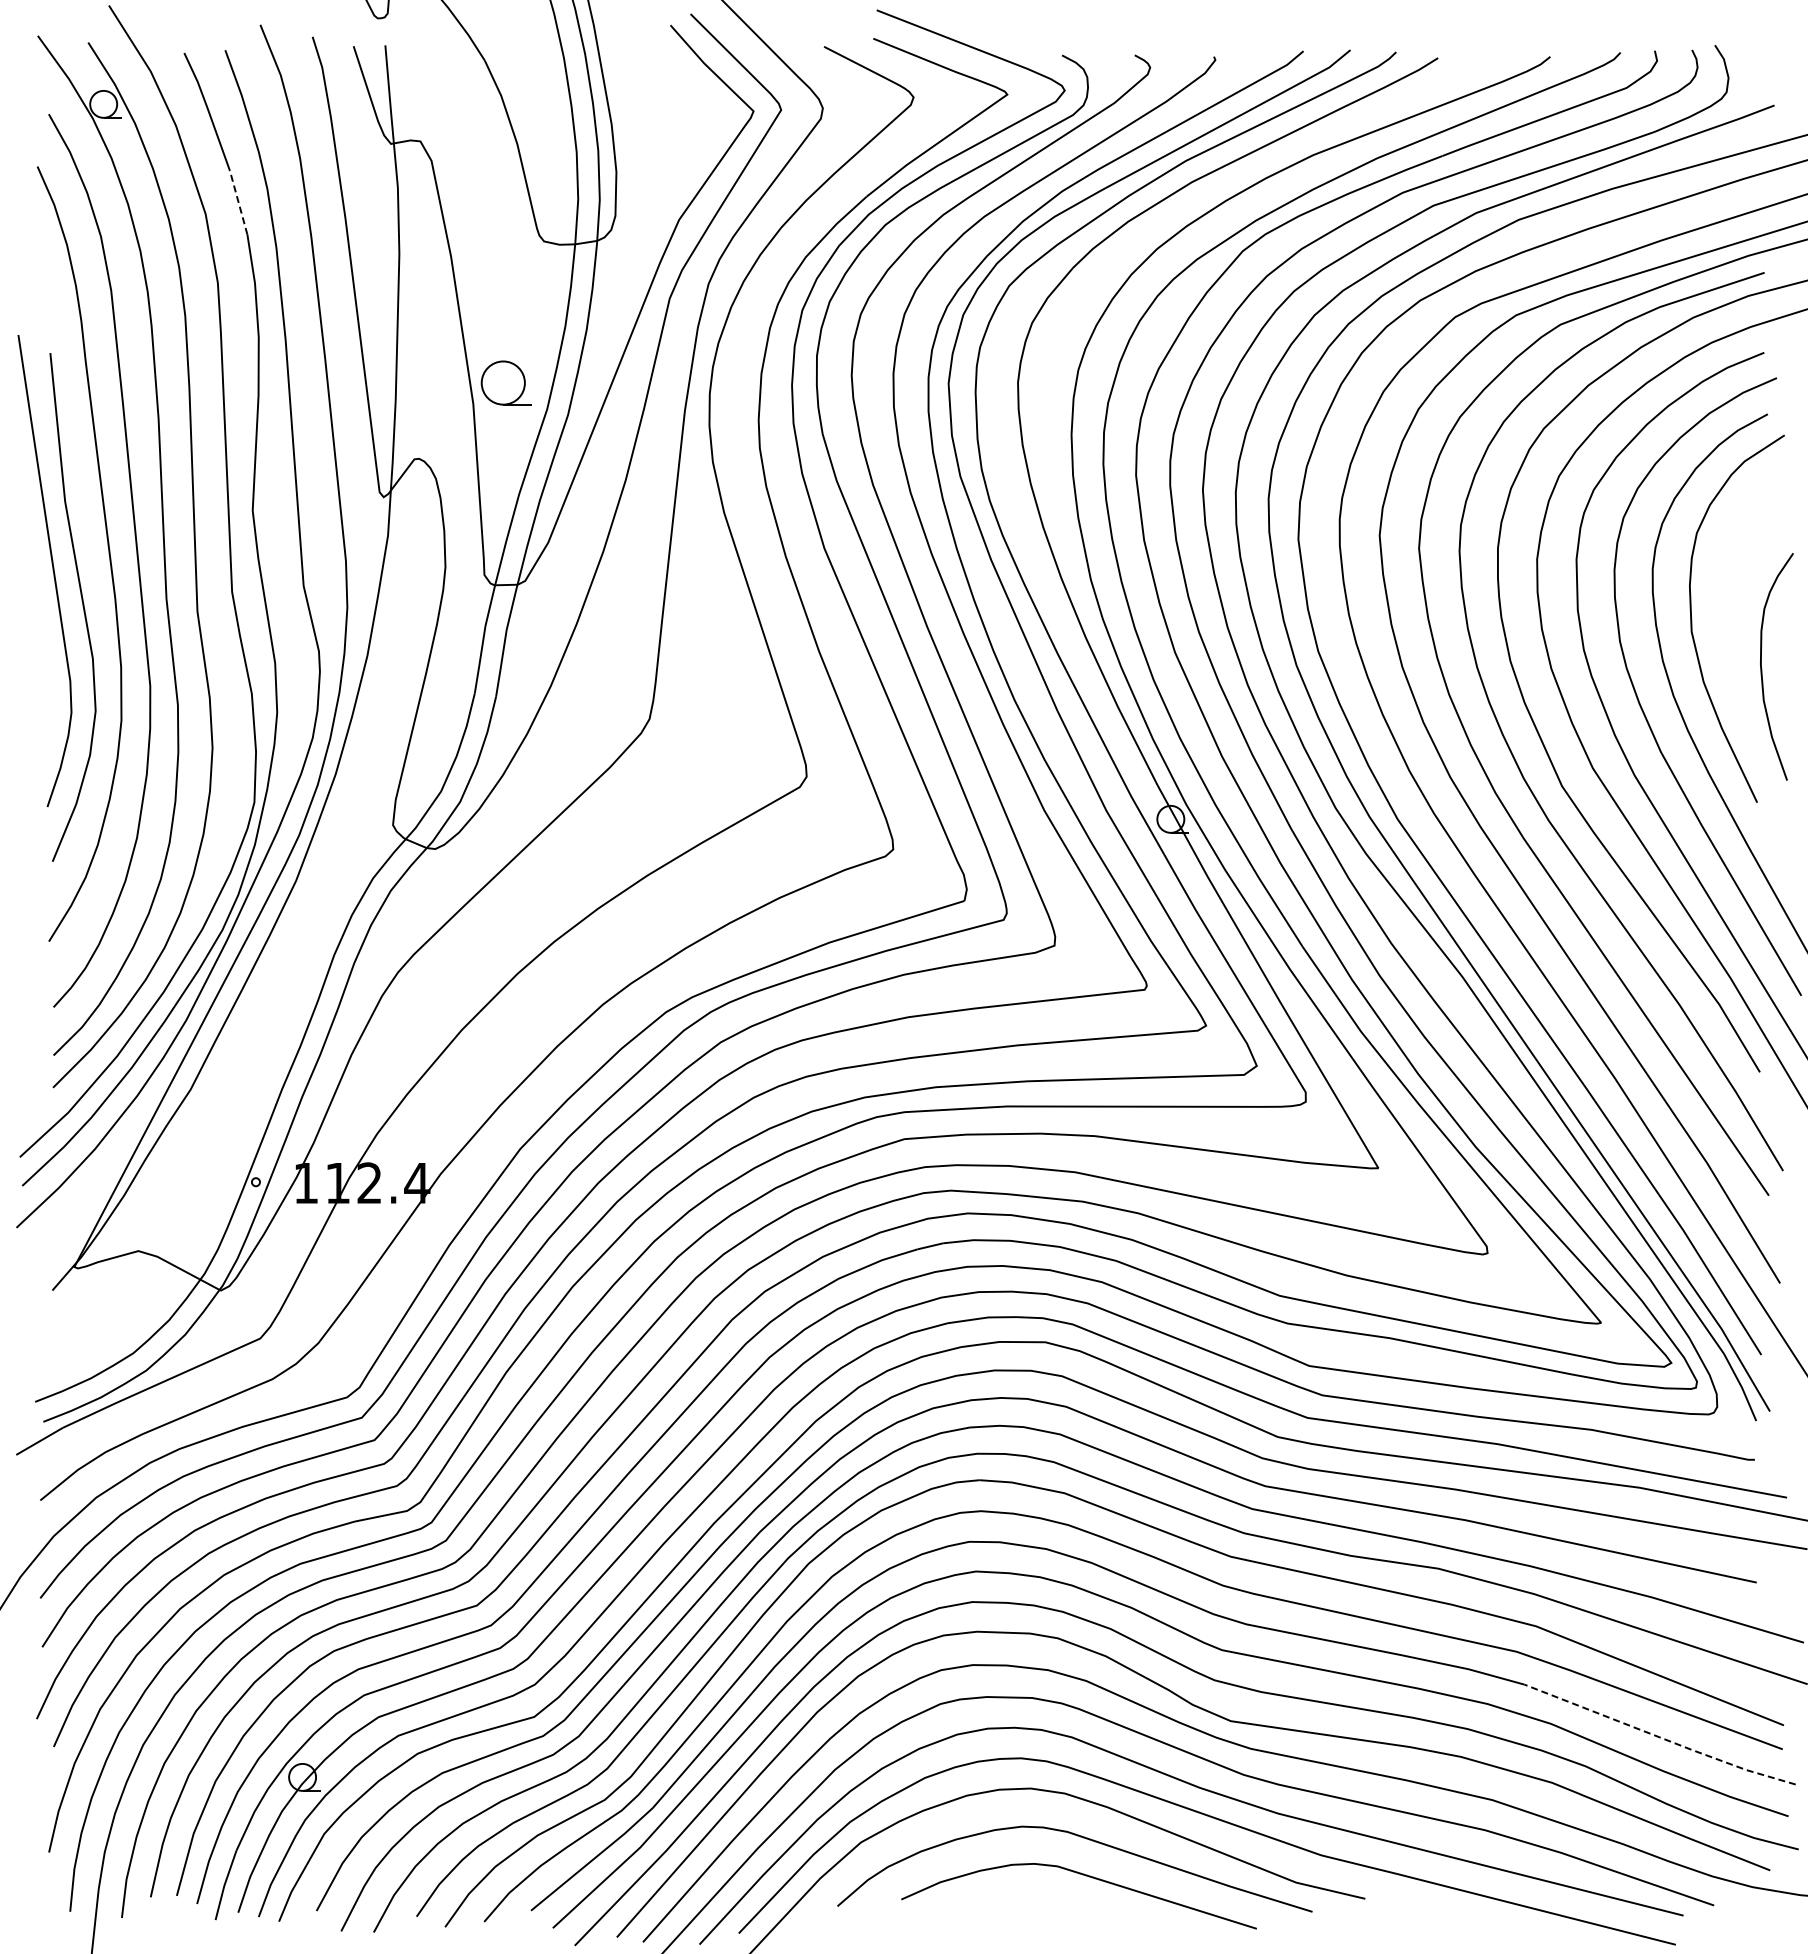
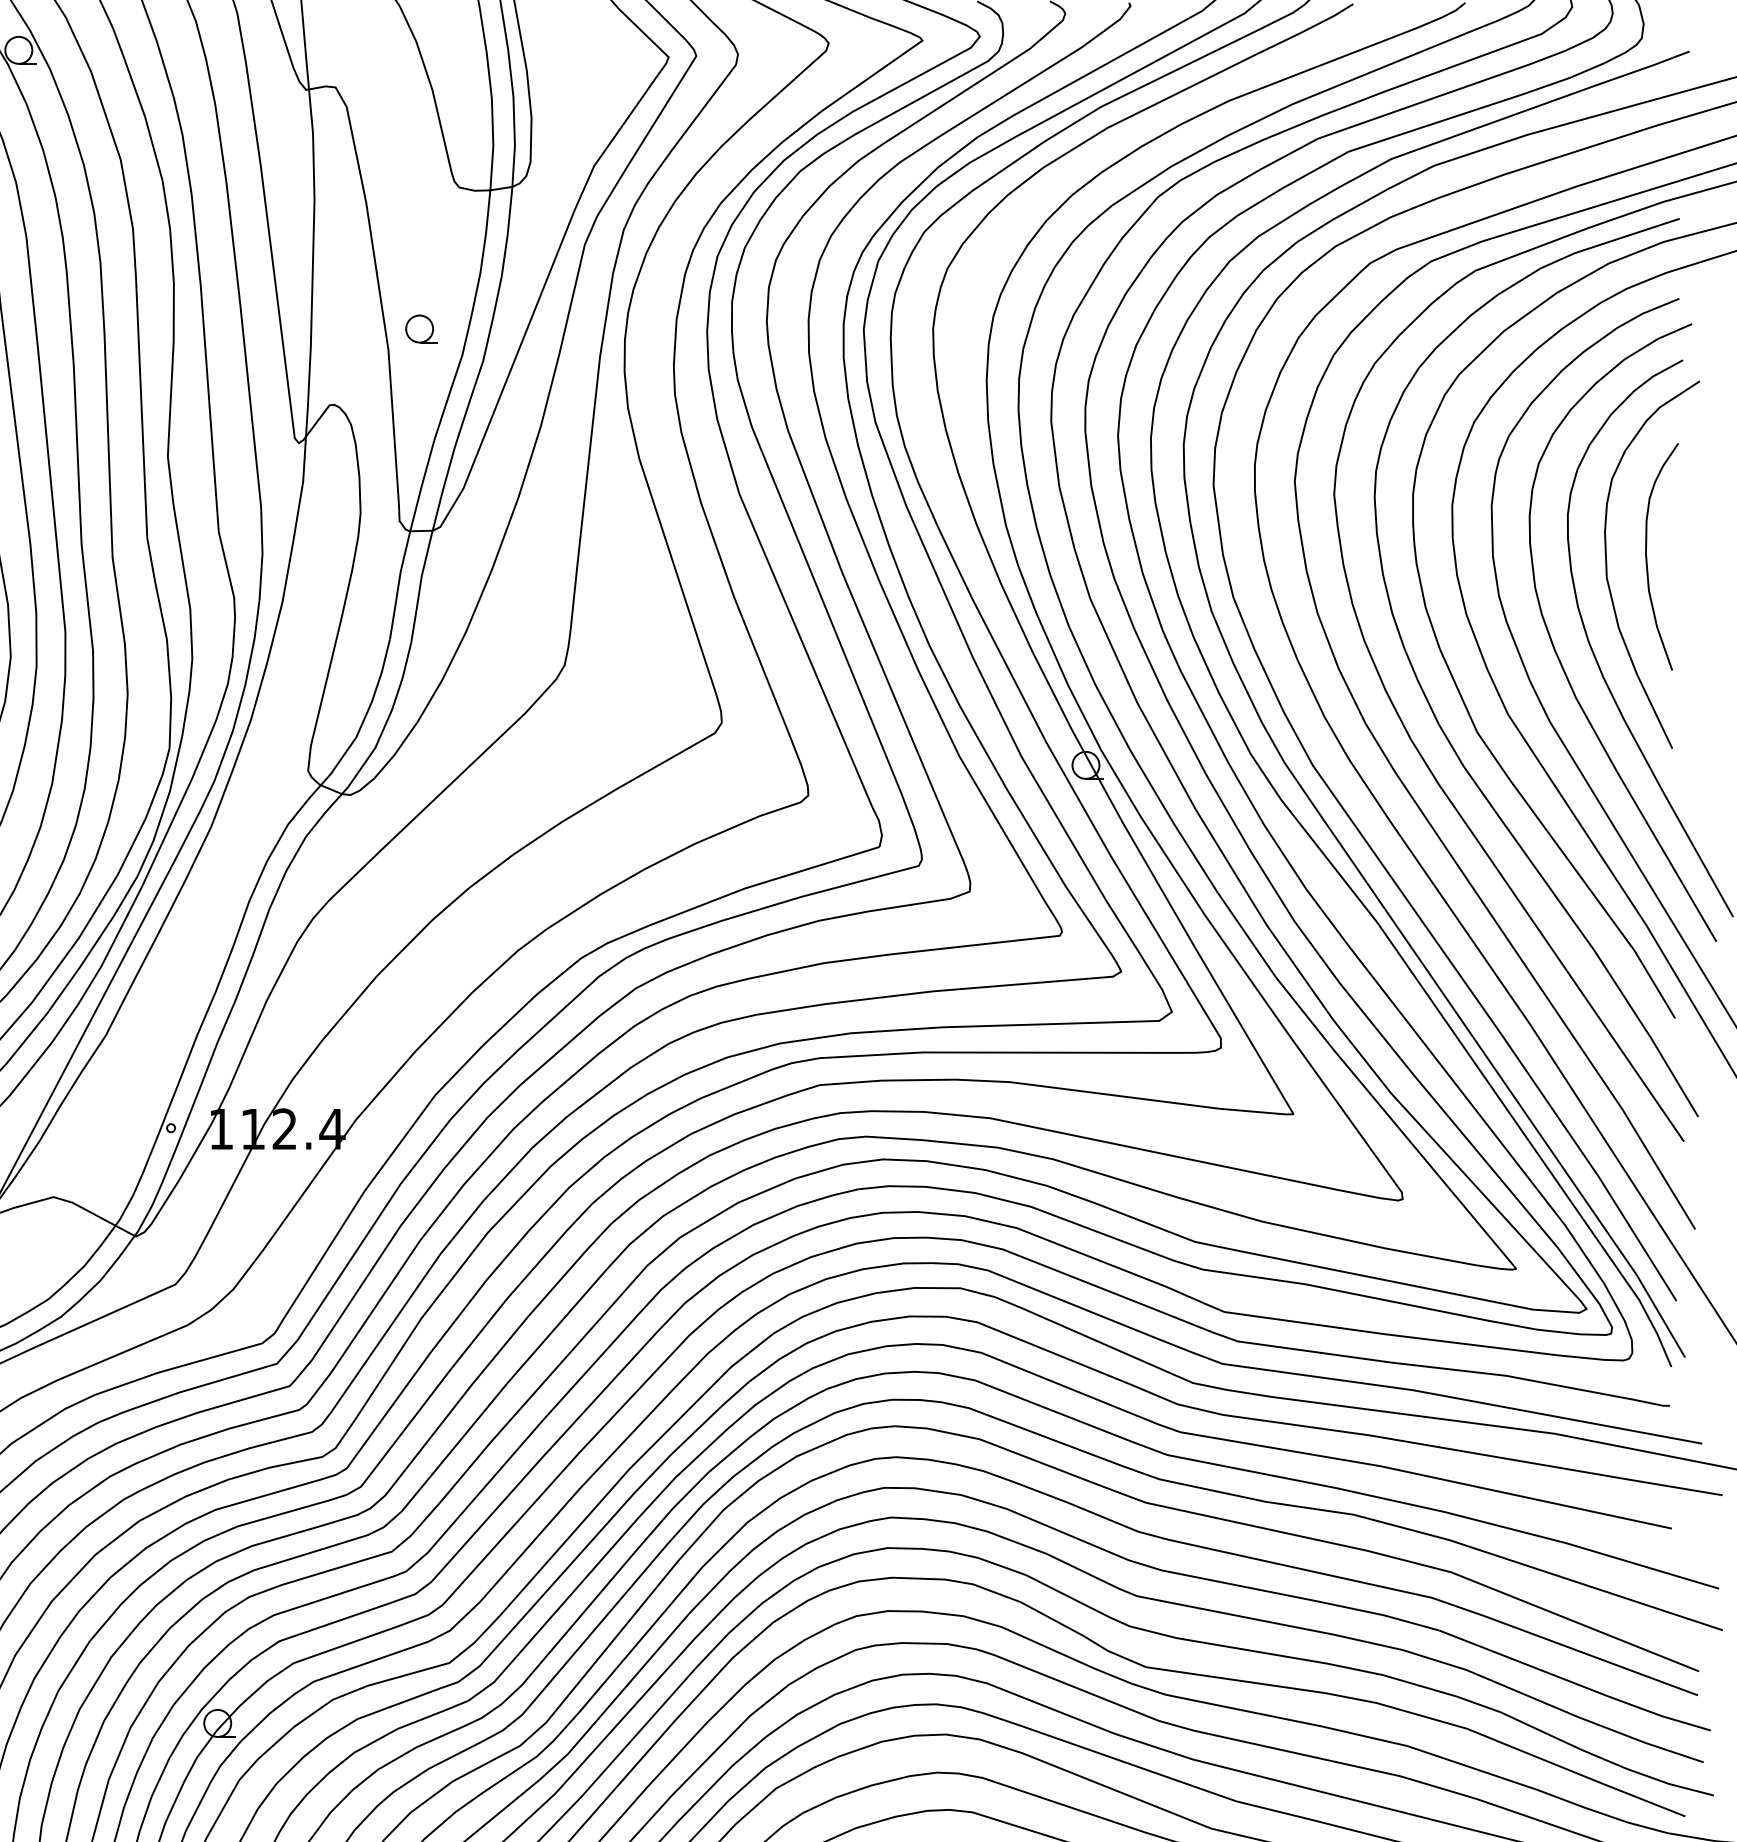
line: (238, 202) -> (153, 148), dashed -> solid
part: (506, 382) -> (421, 328), size x0.62
curve: (1762, 668) -> (1647, 558), moved
line: (1660, 1737) -> (1575, 1683), dashed -> solid

